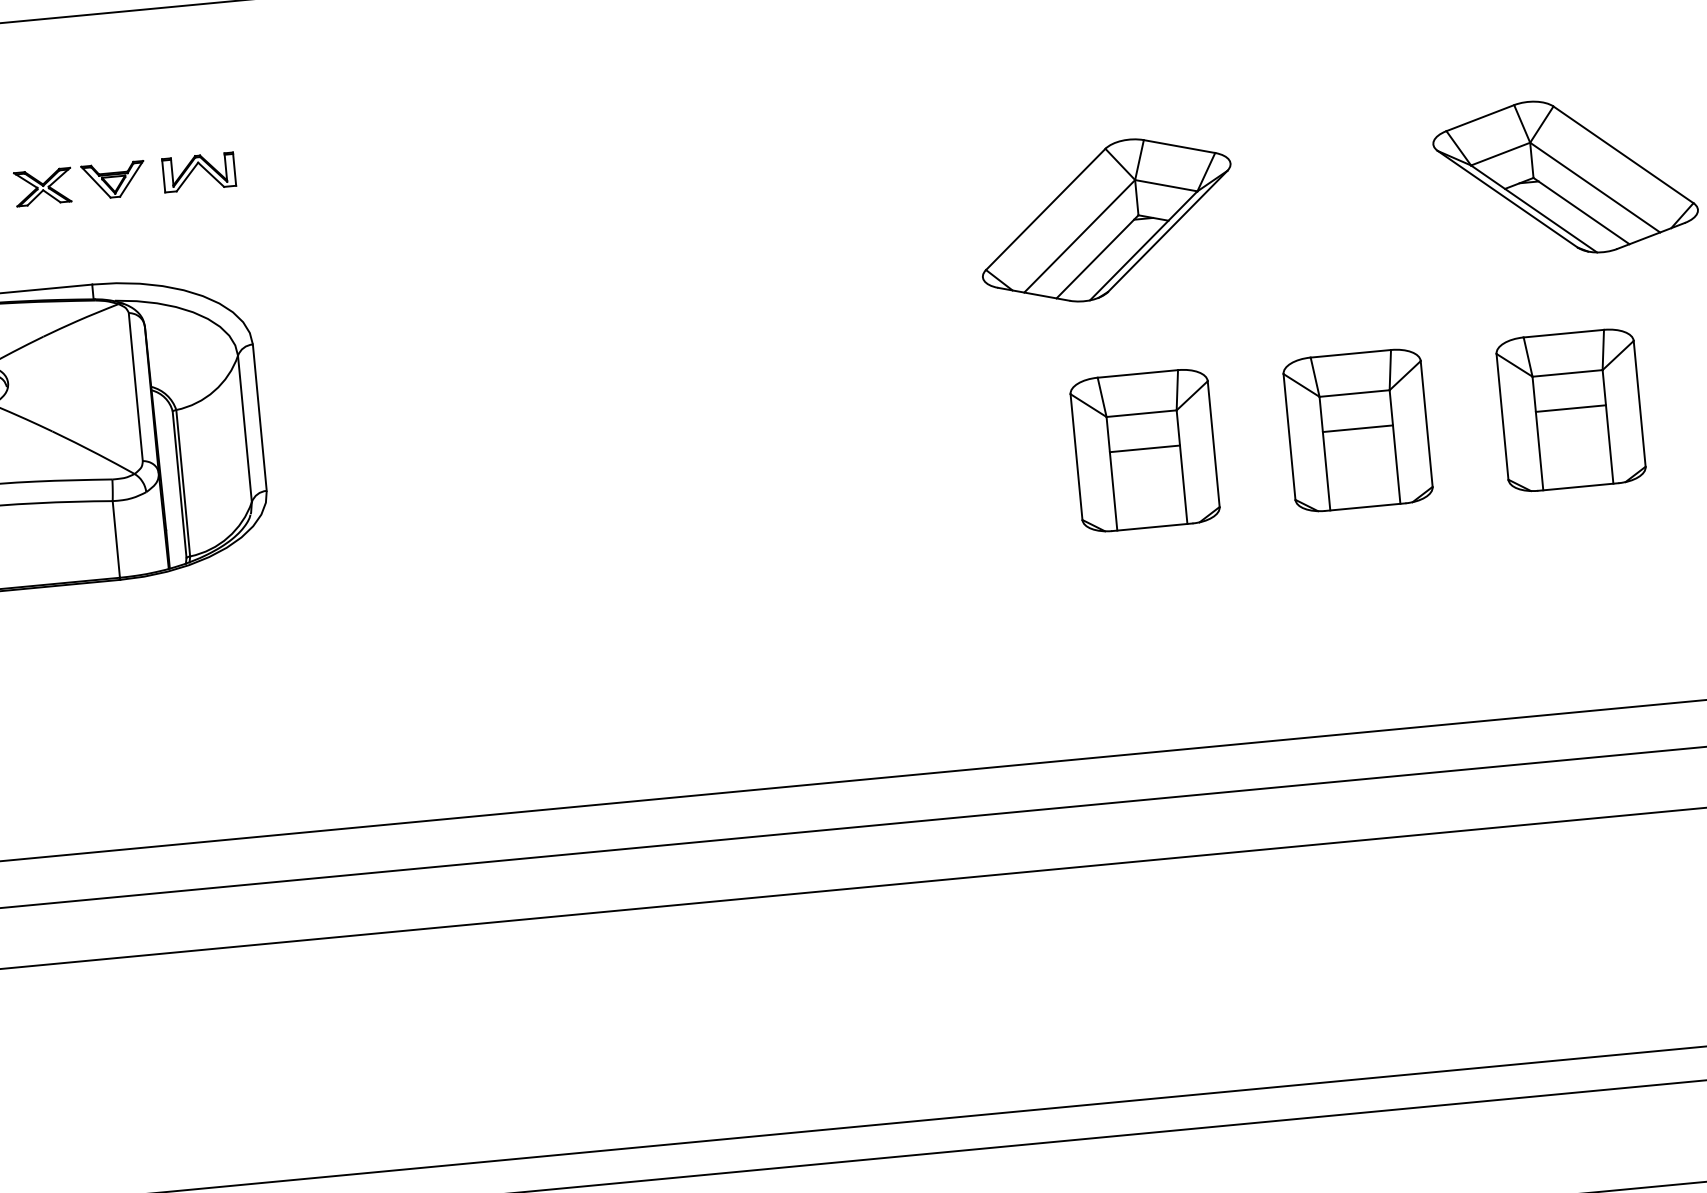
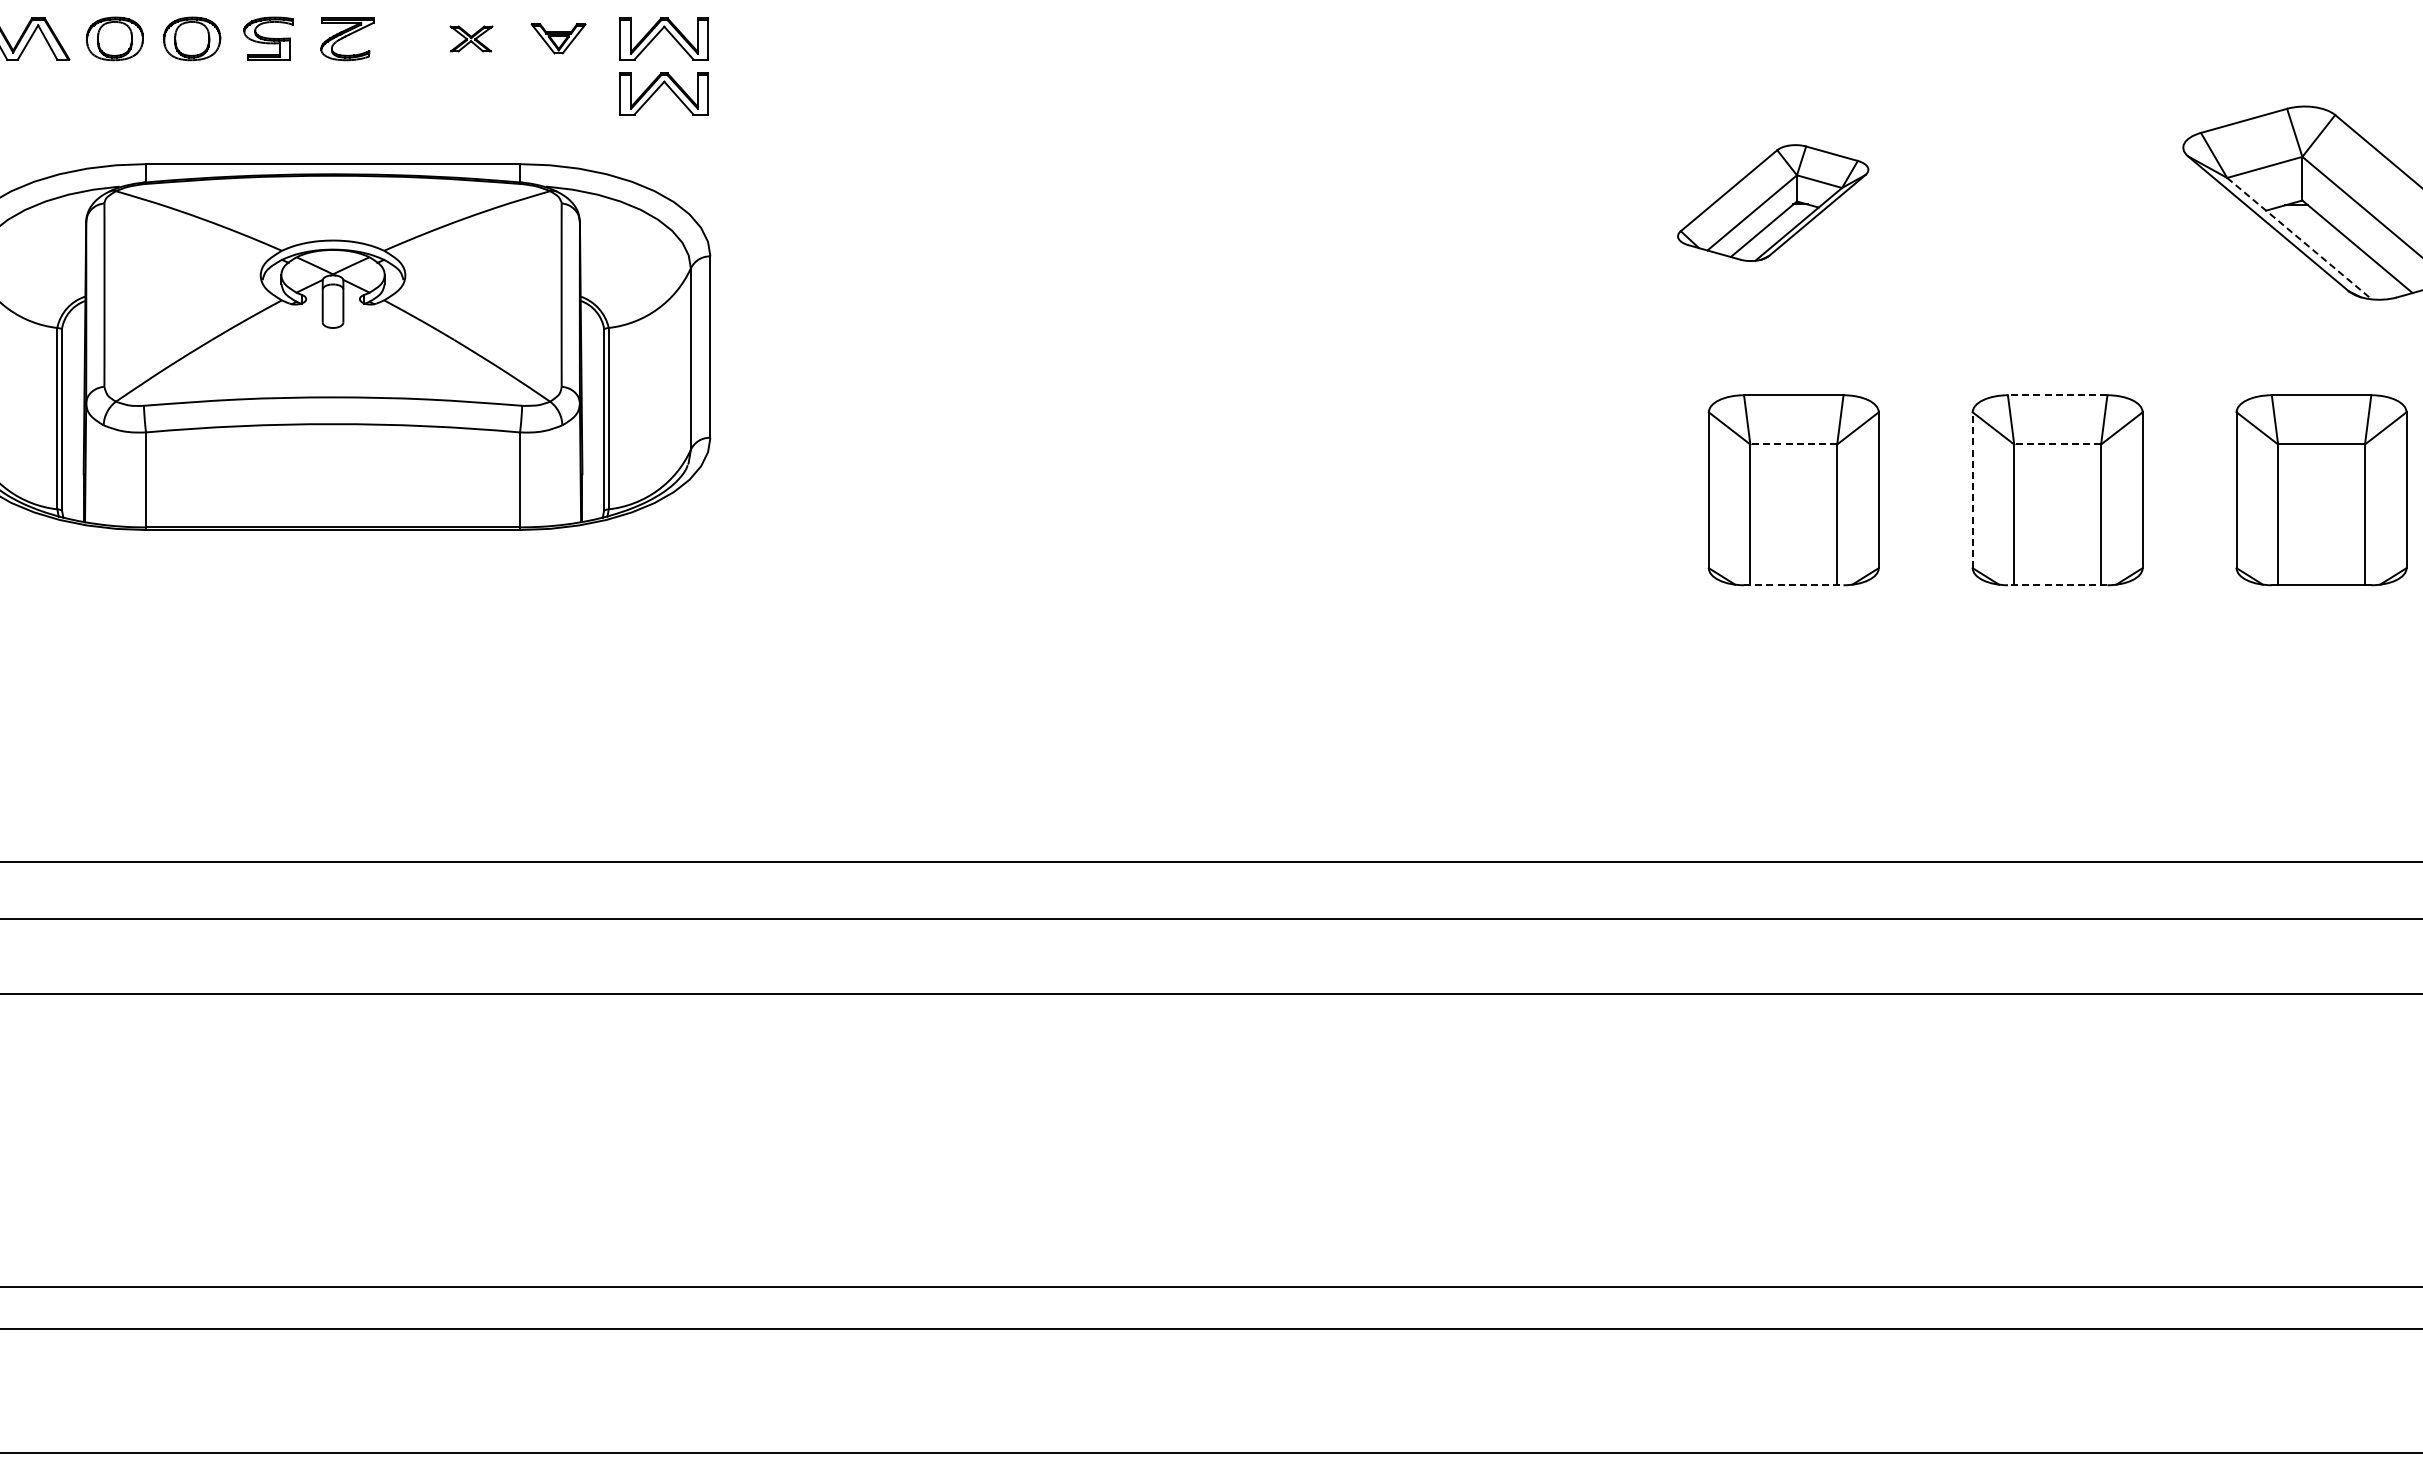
part: (113, 180) -> (558, 38), size x0.7
part: (43, 186) -> (471, 38), size x0.6
line: (1534, 209) -> (2299, 239), solid -> dashed
part: (198, 212) -> (659, 88), added
part: (1105, 219) -> (1772, 202), size x0.6
line: (1350, 354) -> (2057, 395), solid -> dashed
line: (1354, 393) -> (2057, 444), solid -> dashed
line: (1570, 408) -> (2321, 488), removed
line: (1141, 413) -> (1793, 444), solid -> dashed
line: (1357, 429) -> (2057, 488), removed
line: (1289, 437) -> (1972, 490), solid -> dashed
line: (1144, 449) -> (1793, 488), removed
line: (1365, 507) -> (2057, 585), solid -> dashed
line: (1152, 527) -> (1793, 585), solid -> dashed

